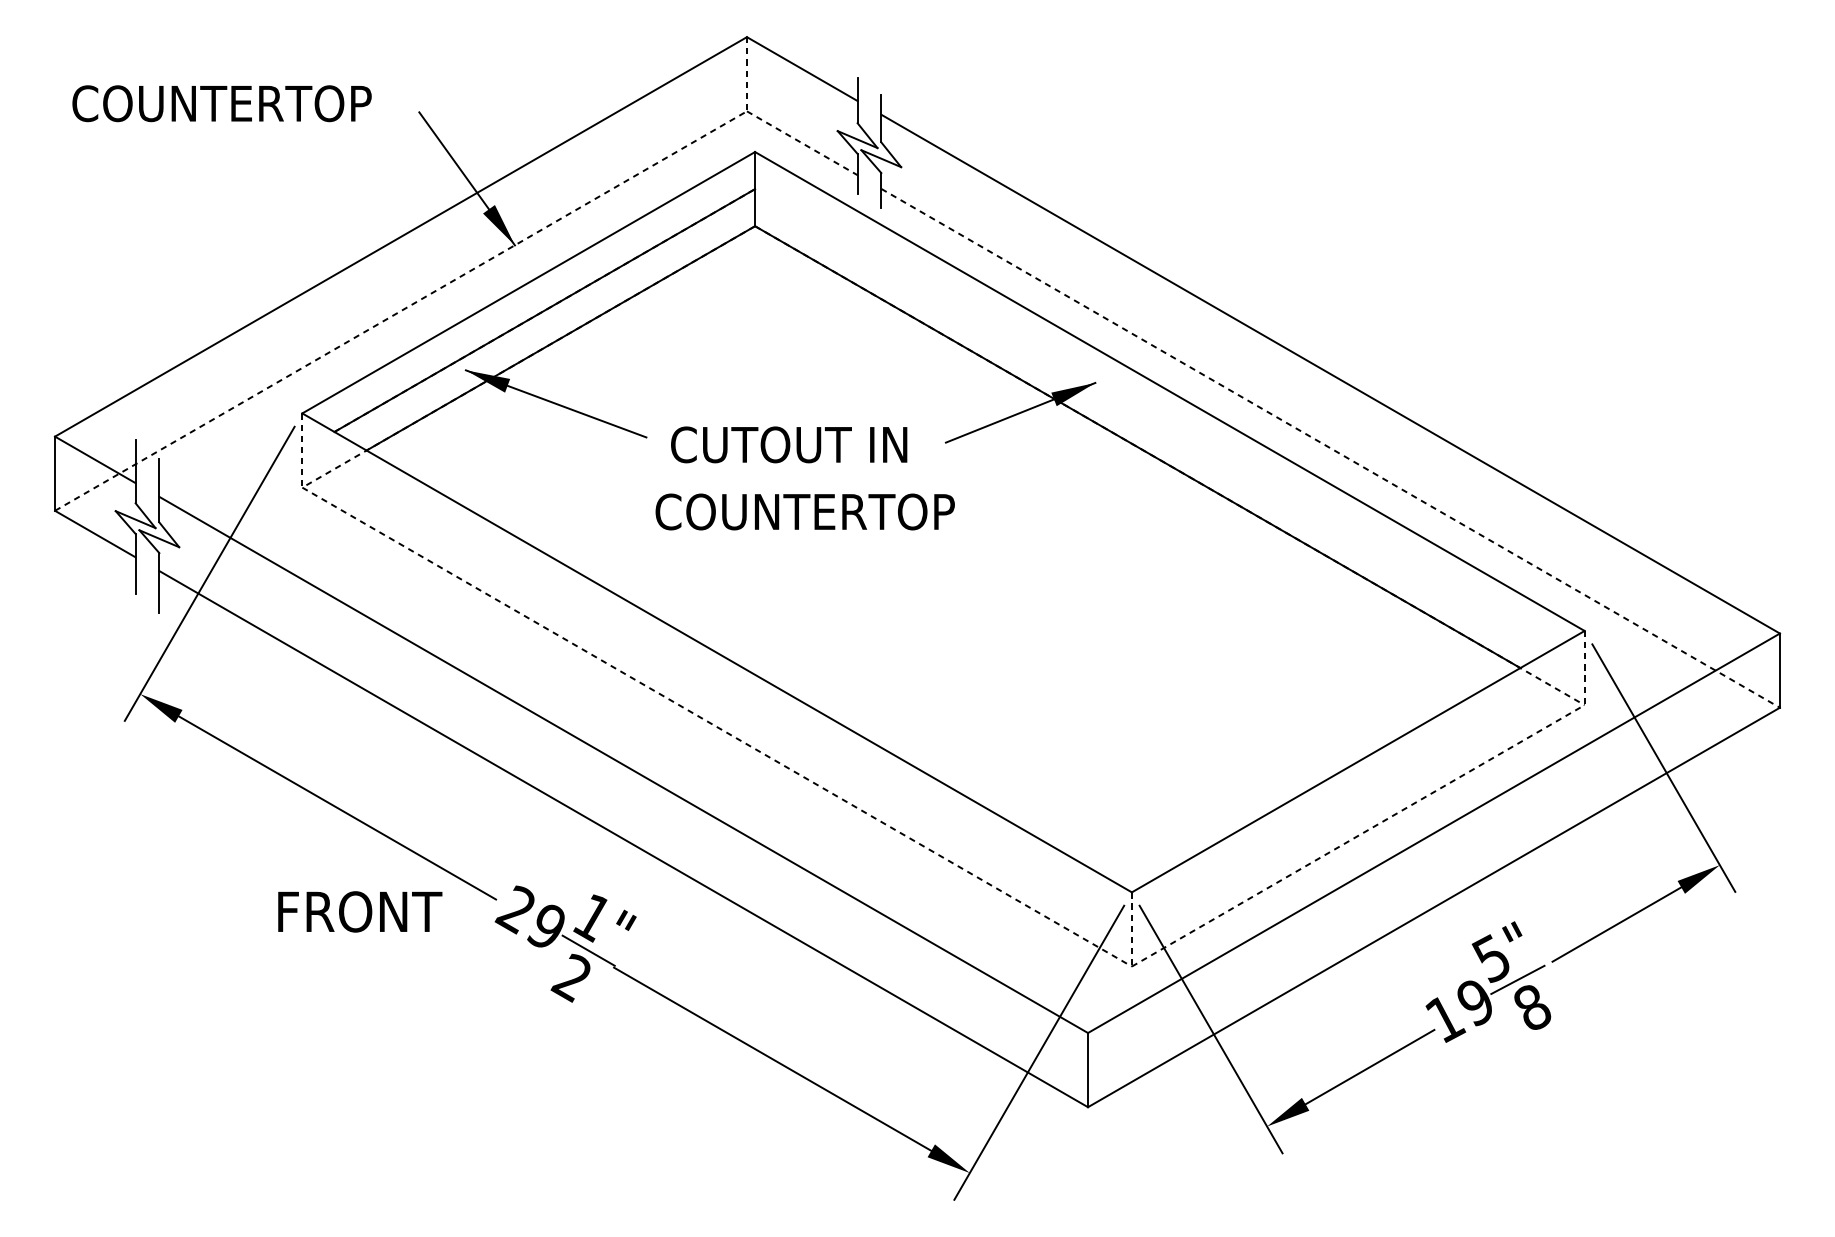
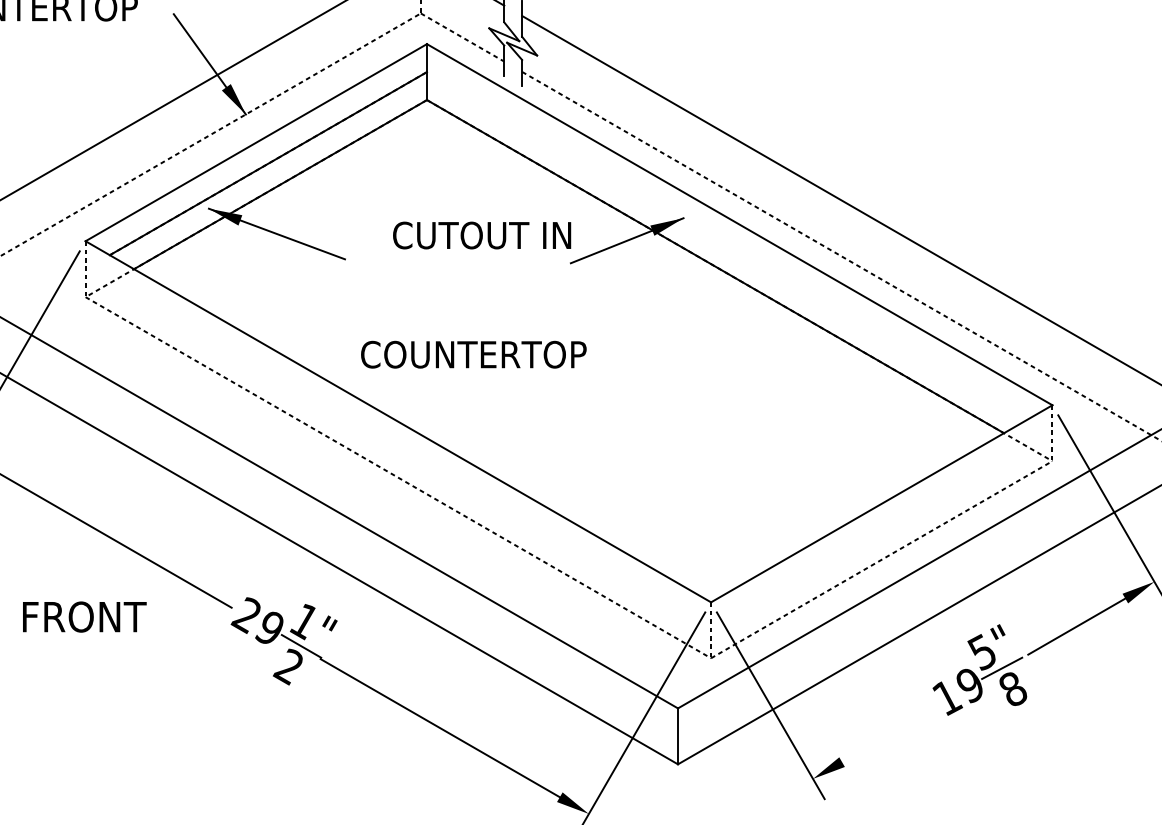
text: (789, 444) -> (482, 235), moved
text: (804, 511) -> (473, 354), moved
text: (360, 911) -> (84, 616), moved
line: (1369, 1066) -> (890, 733), removed

